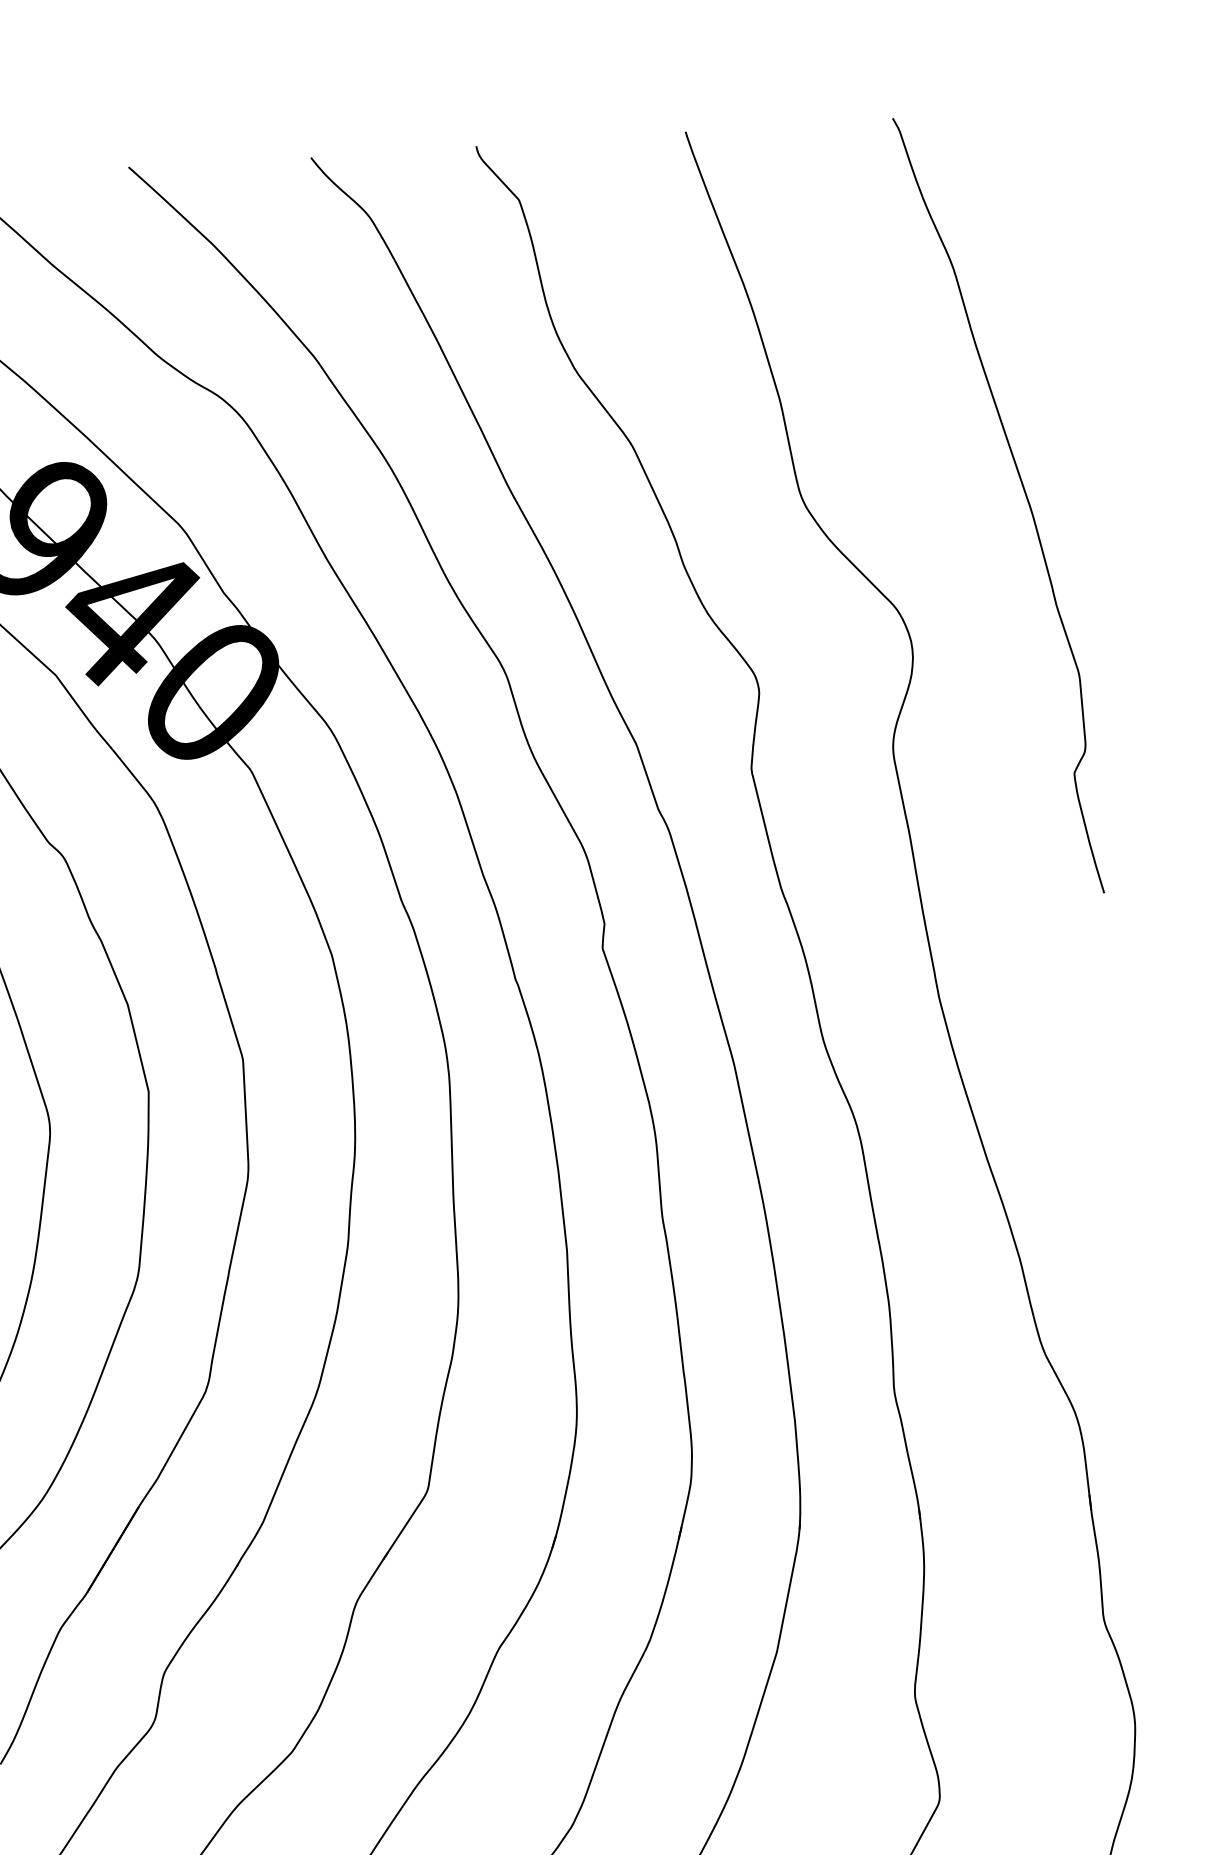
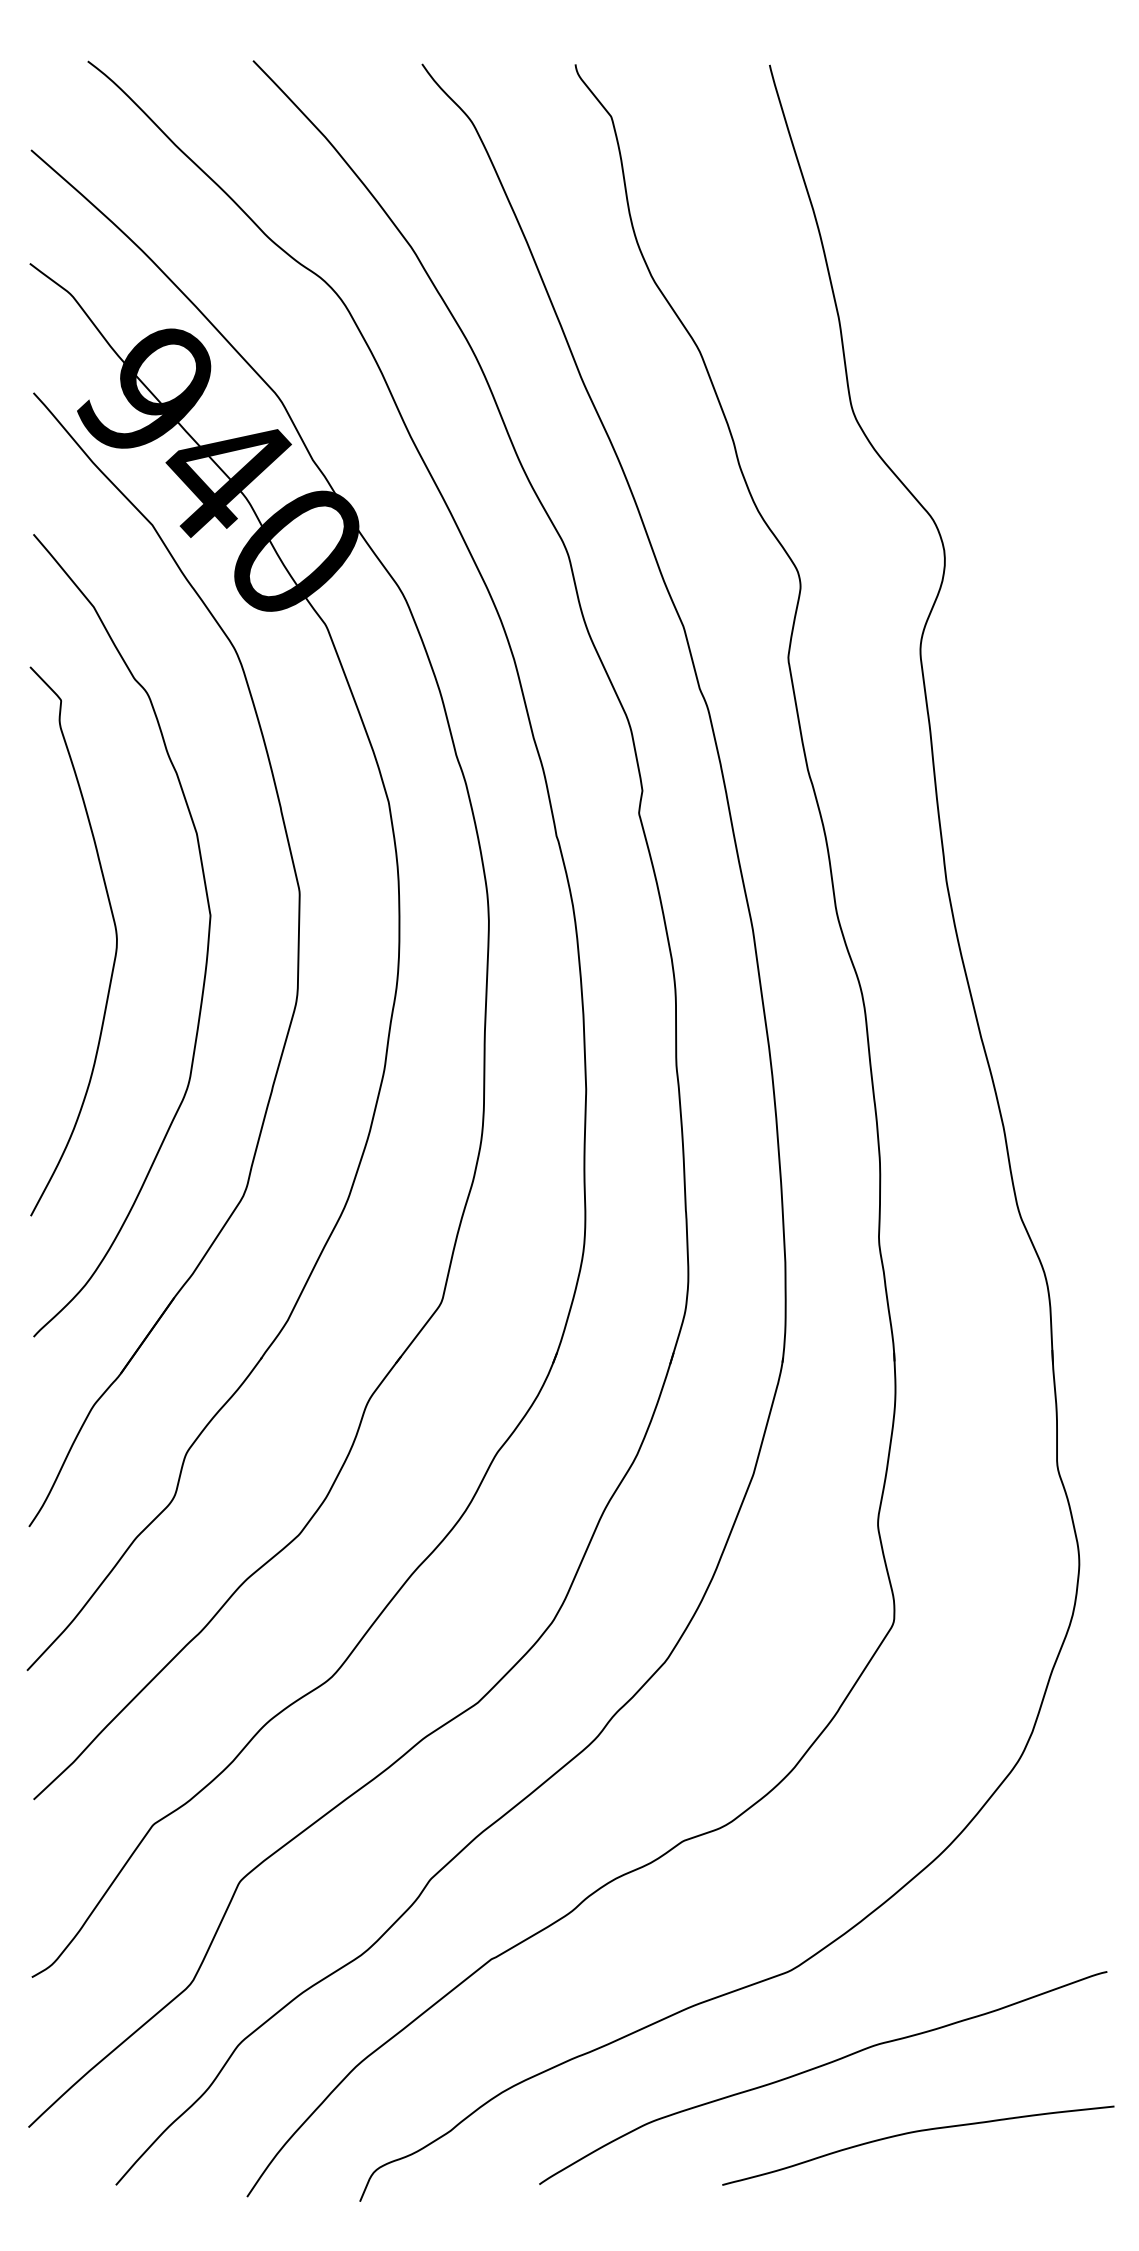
curve: (1025, 497) -> (1059, 425), removed

